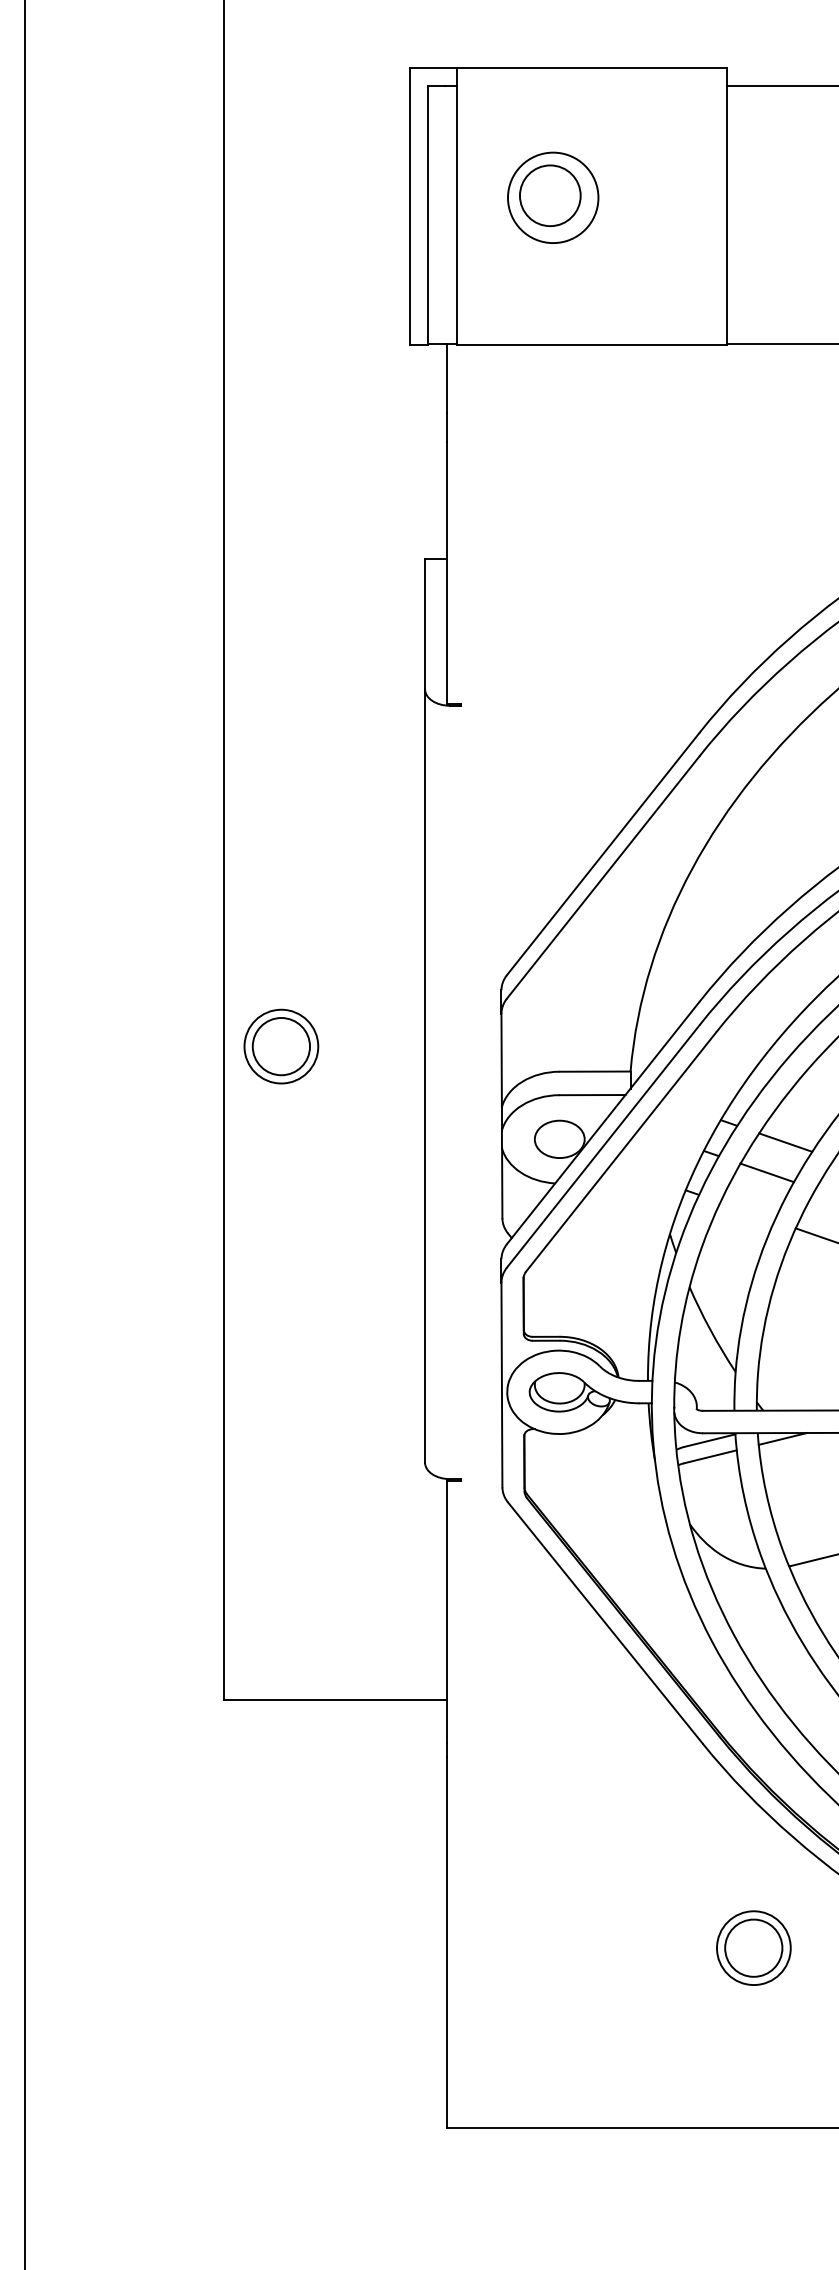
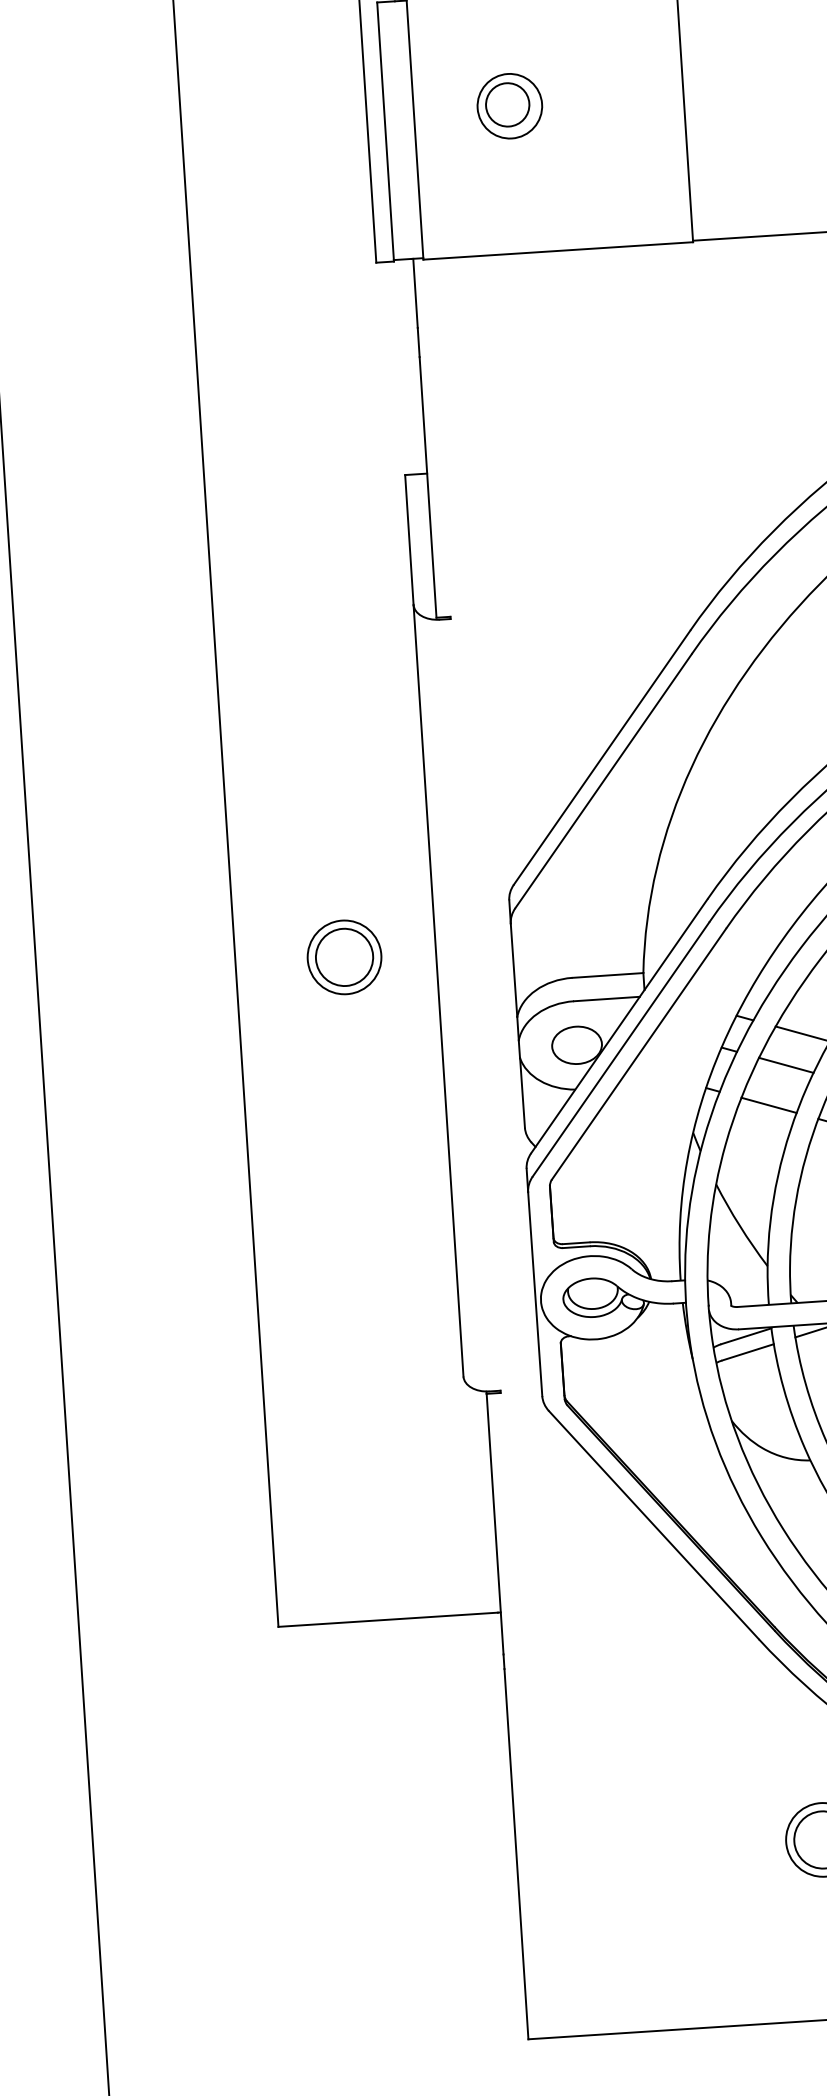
part: (553, 197) -> (510, 105), size x0.71
part: (281, 1046) -> (344, 957), moved
line: (747, 1211) -> (769, 1105), added

